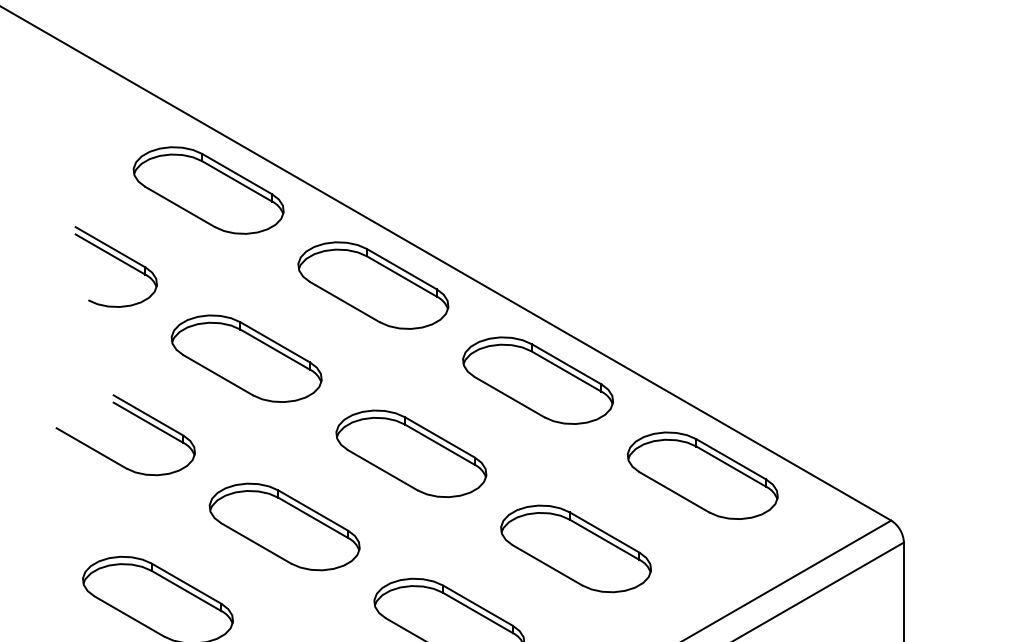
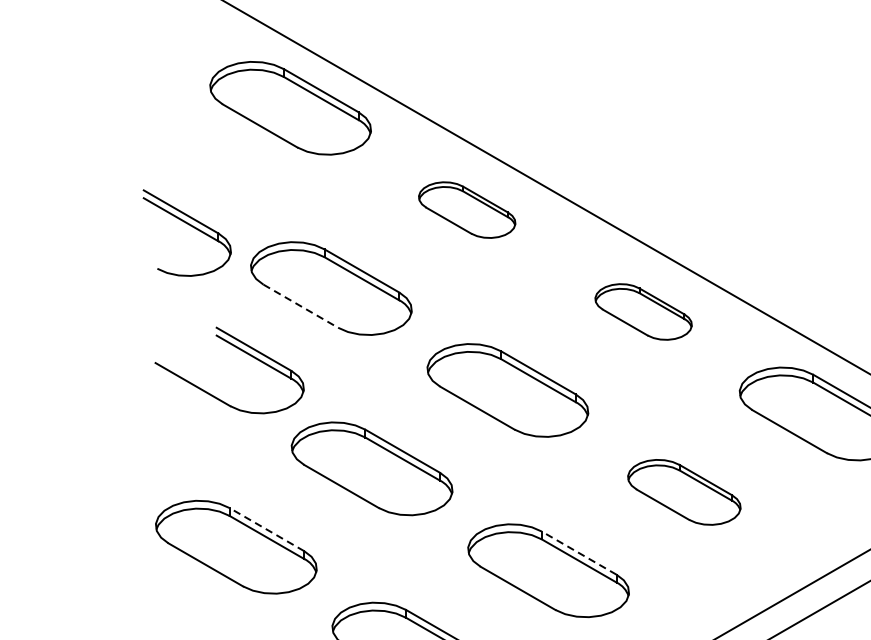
part: (118, 260) -> (189, 226), moved
part: (373, 285) -> (467, 210), size x0.6
line: (218, 375) -> (301, 306), solid -> dashed
part: (537, 380) -> (643, 311), size x0.6
part: (138, 418) -> (243, 352), moved
part: (575, 548) -> (683, 491), size x0.7
line: (186, 583) -> (266, 529), solid -> dashed
line: (477, 605) -> (578, 552), solid -> dashed

